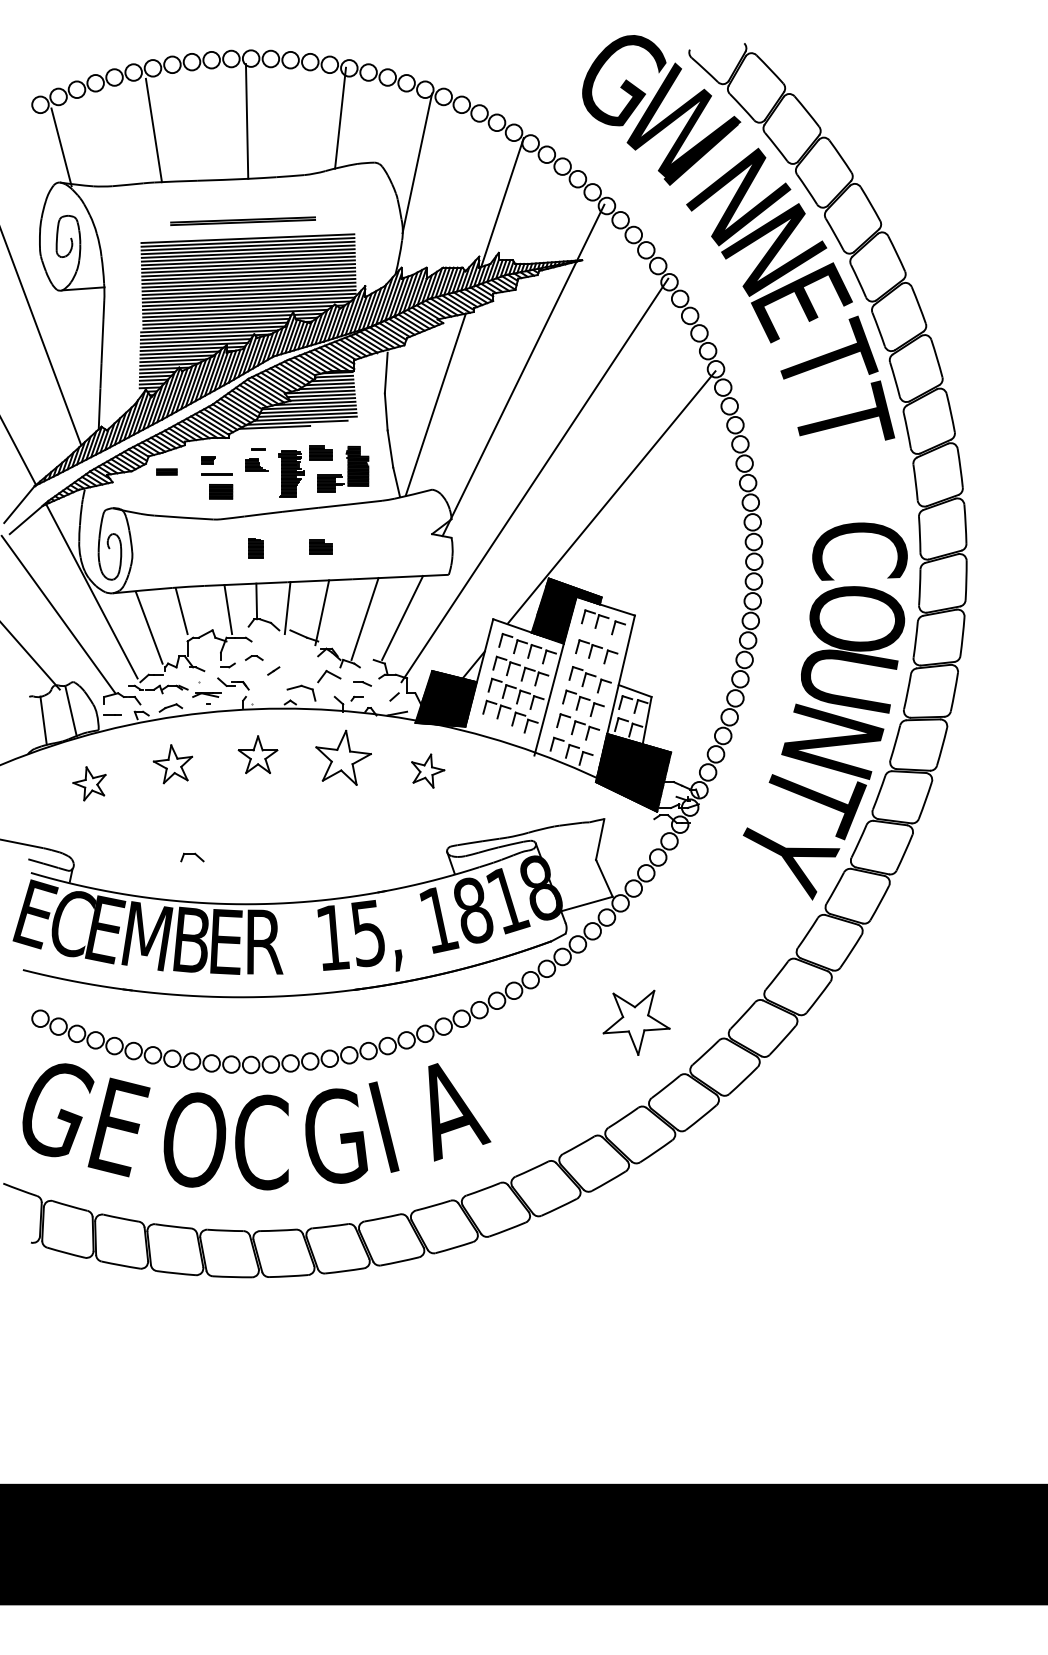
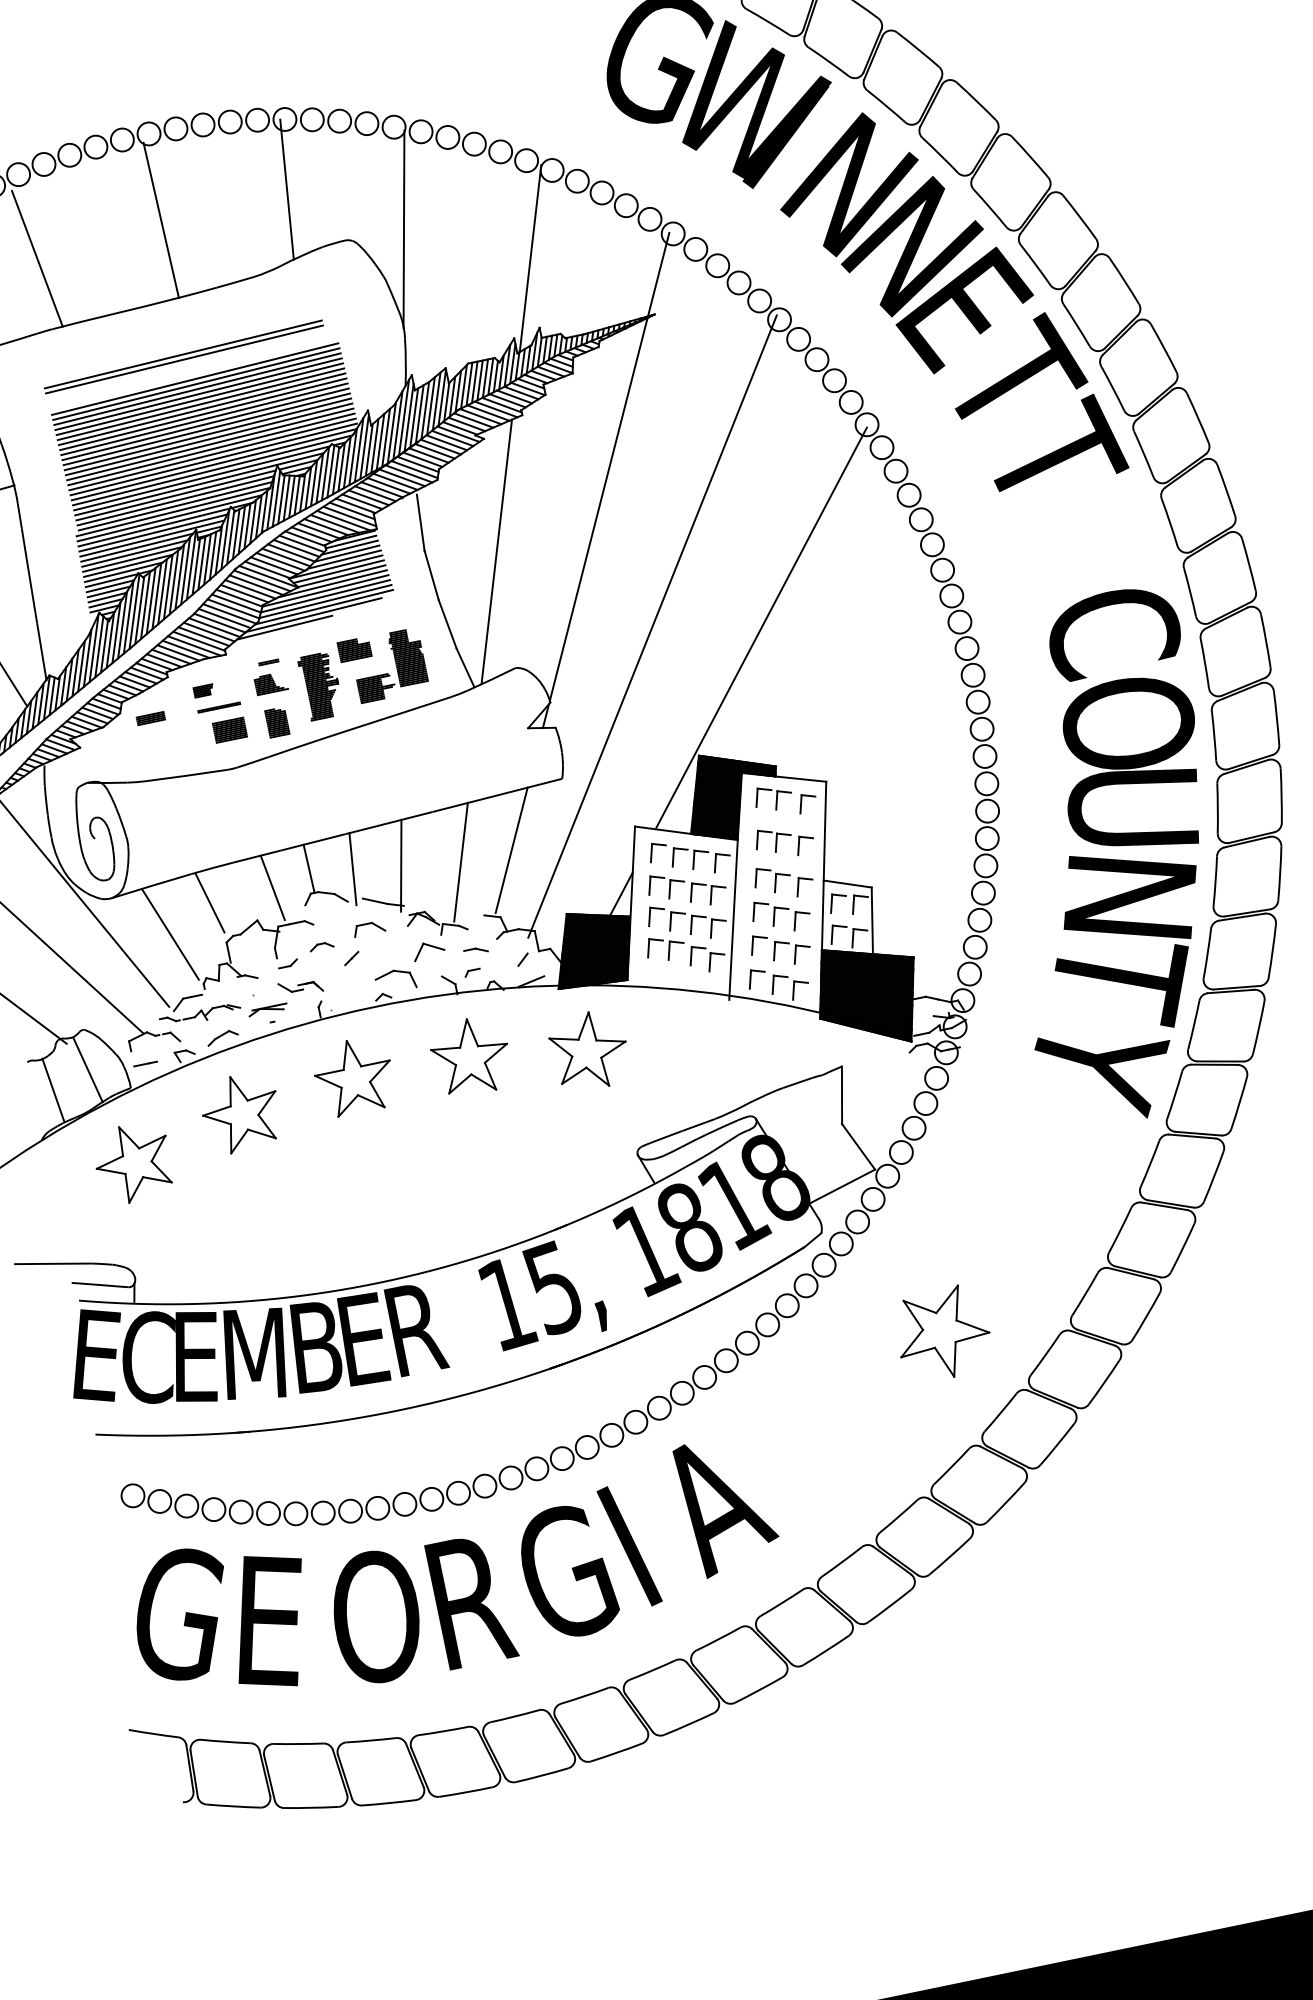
part: (242, 220) -> (182, 355), size x1.43
part: (320, 546) -> (380, 776), removed
part: (255, 548) -> (277, 722), moved
part: (257, 754) -> (353, 1076), size x1.43
part: (172, 764) -> (240, 1113), size x1.43
part: (427, 770) -> (588, 1050), size x1.67
part: (89, 783) -> (133, 1162), size x1.67
part: (192, 857) -> (369, 928), moved
text: (262, 1142) -> (468, 1601), C -> R

